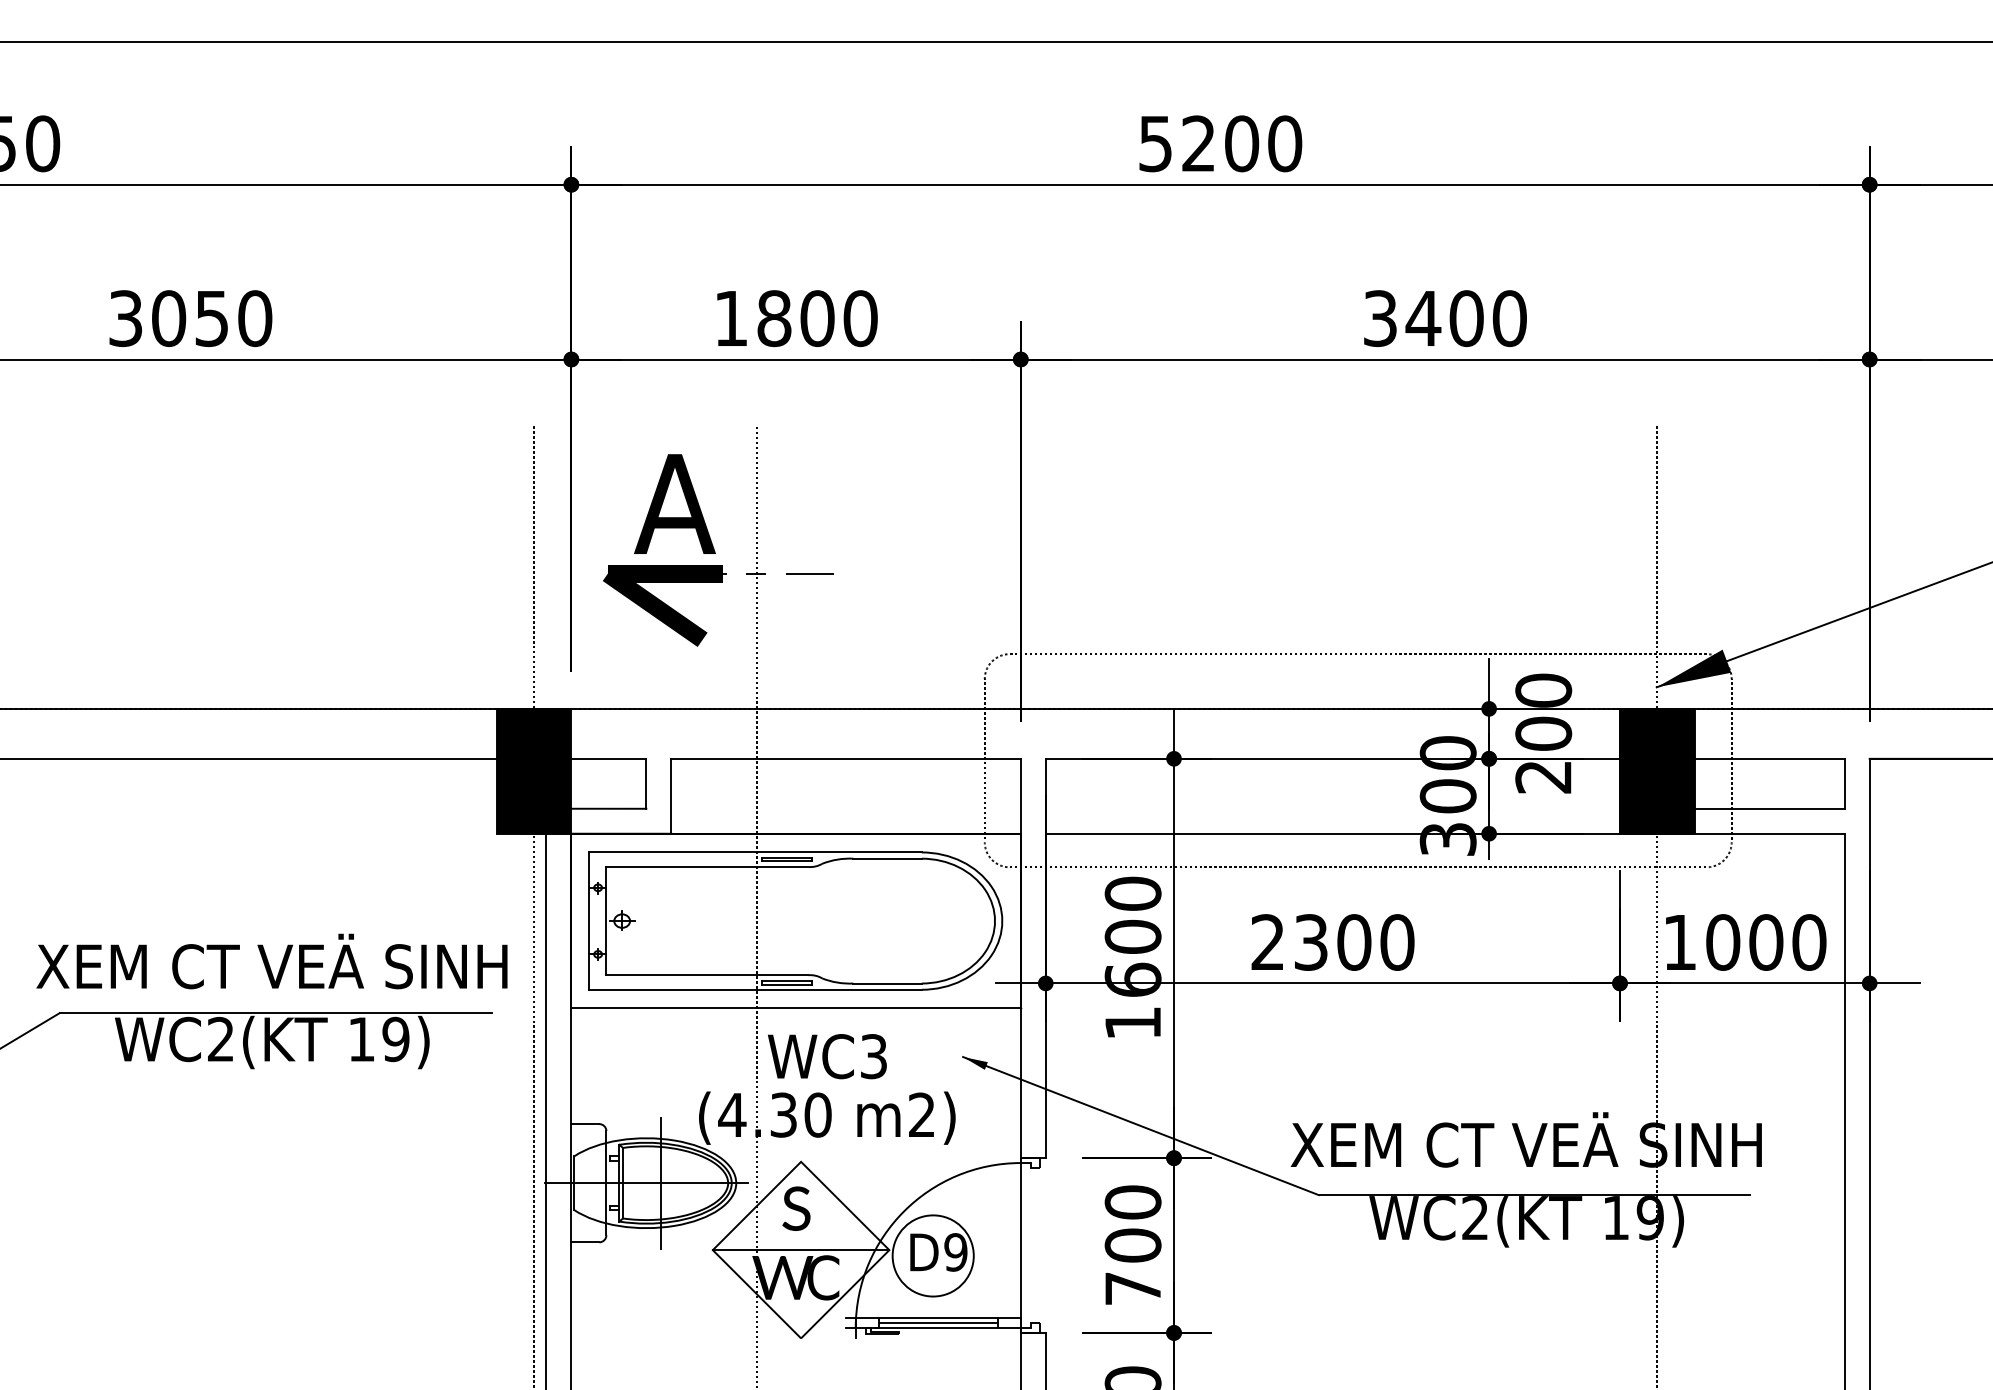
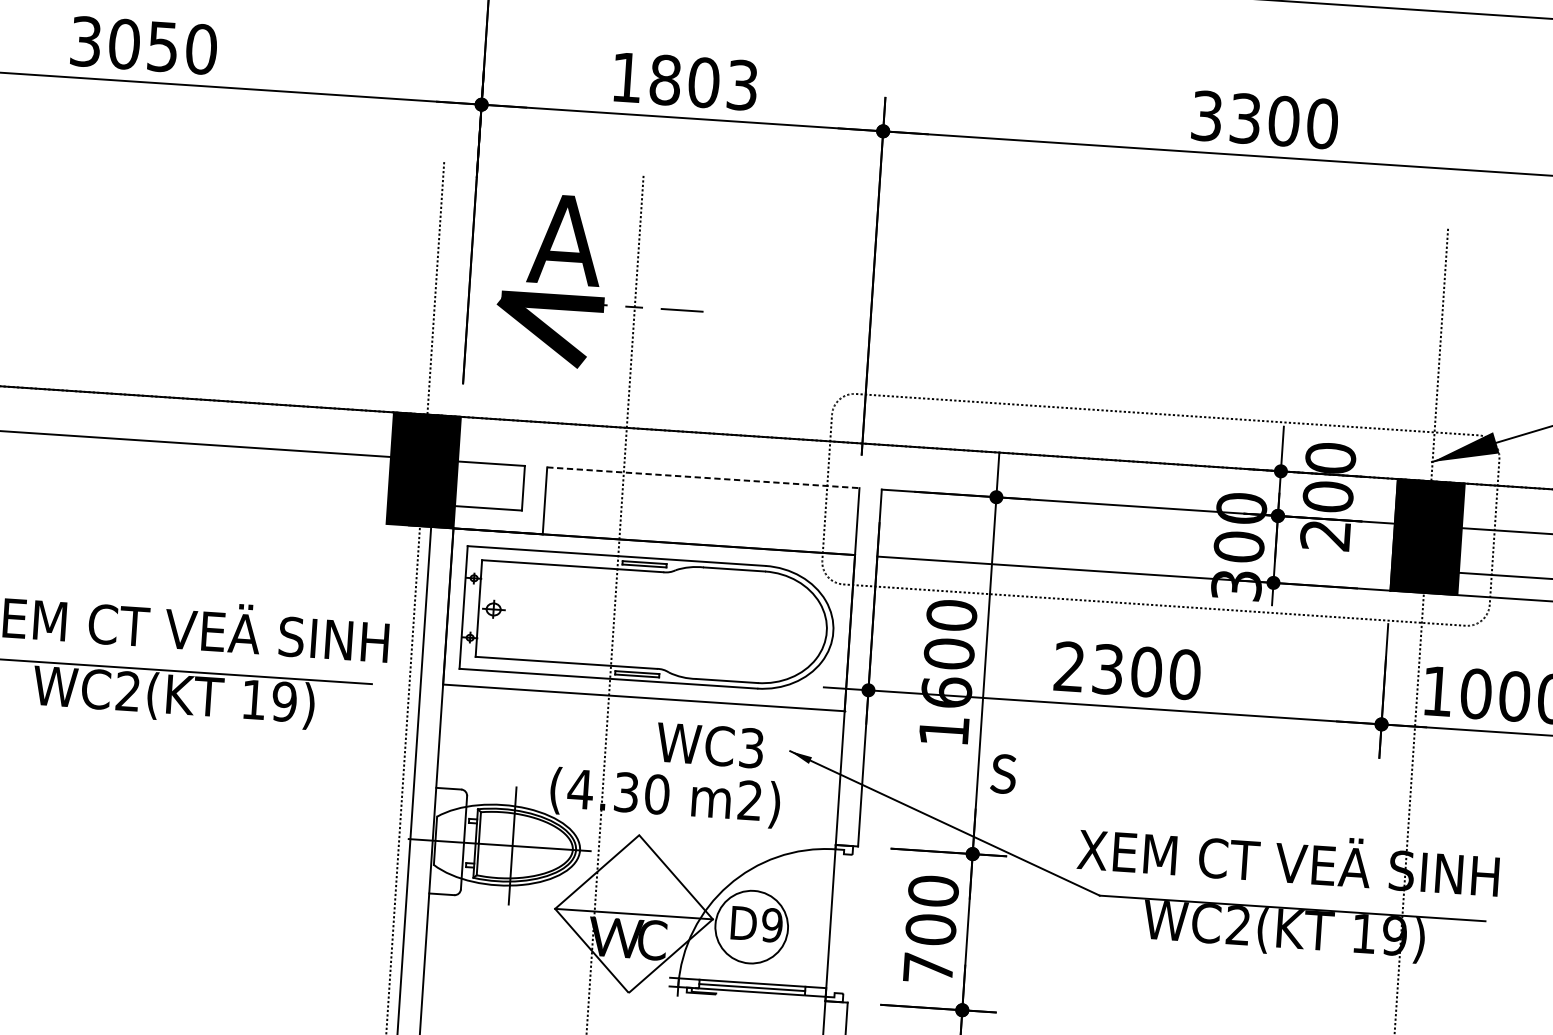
text: (860, 318) -> (742, 85), 1800 -> 1803
text: (1423, 318) -> (1245, 118), 3400 -> 3300
line: (846, 758) -> (703, 477), solid -> dashed
text: (827, 1056) -> (710, 745), moved
text: (796, 1208) -> (1003, 773), moved

